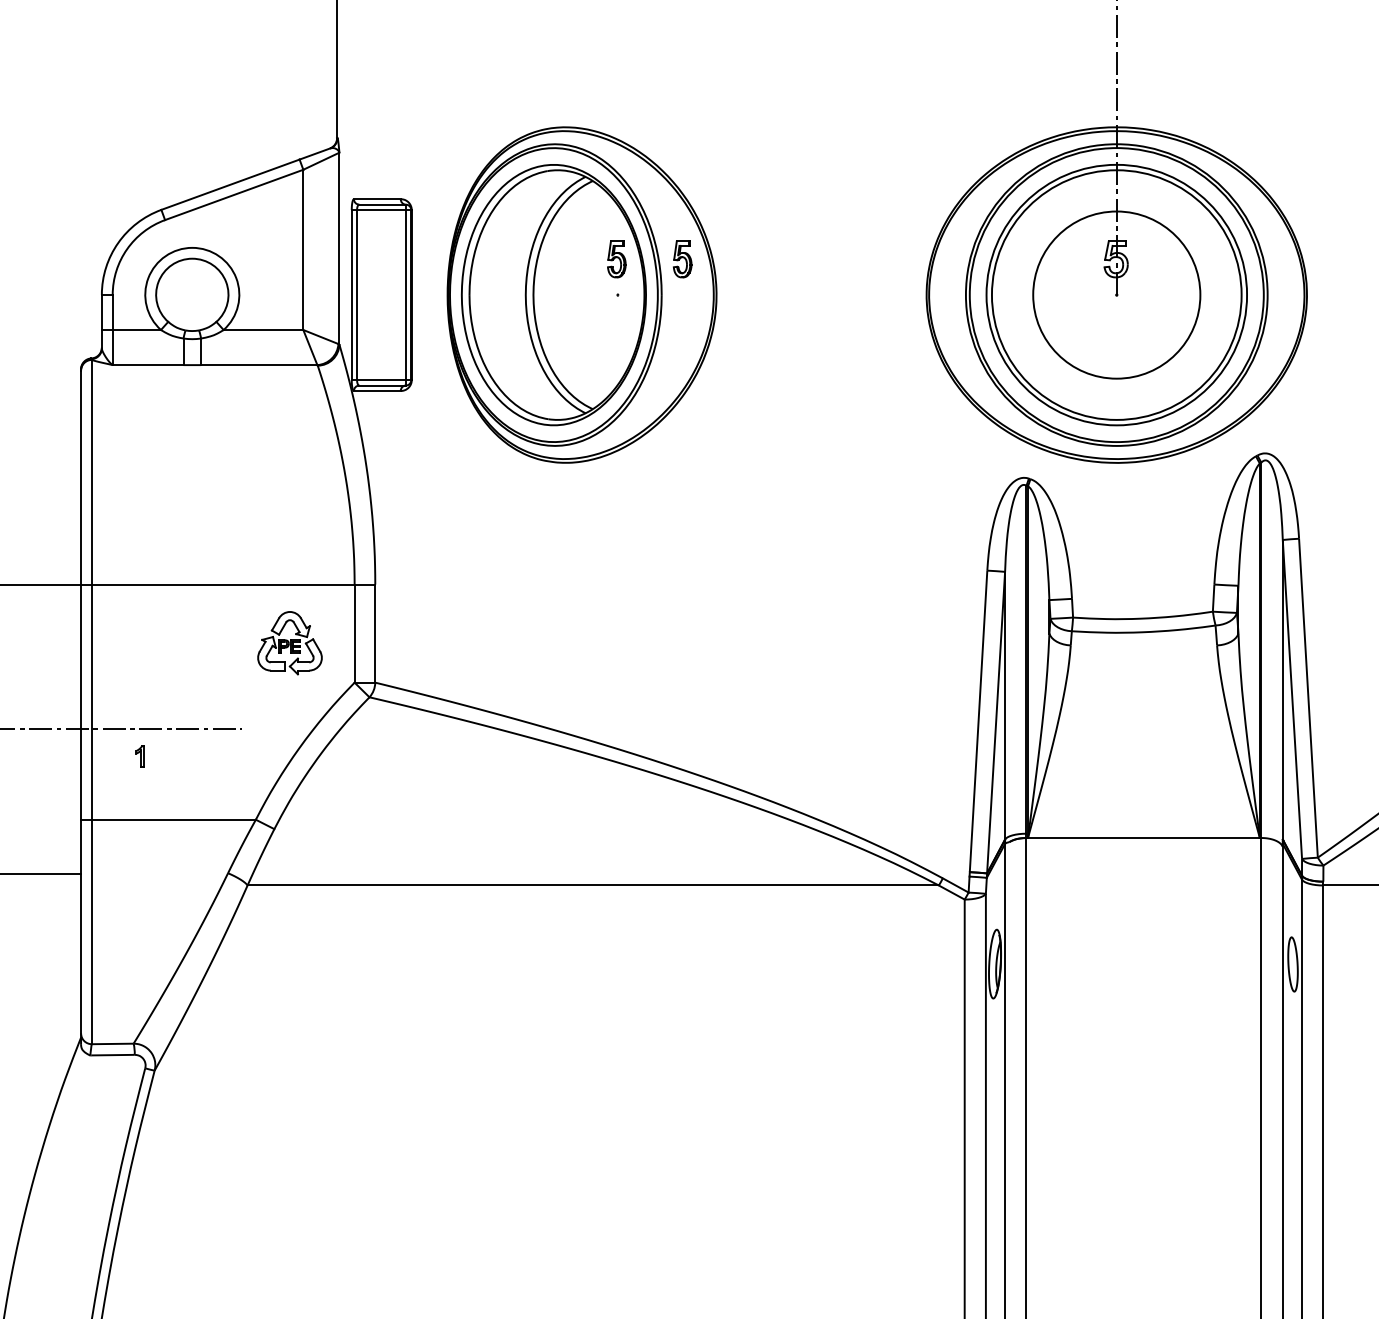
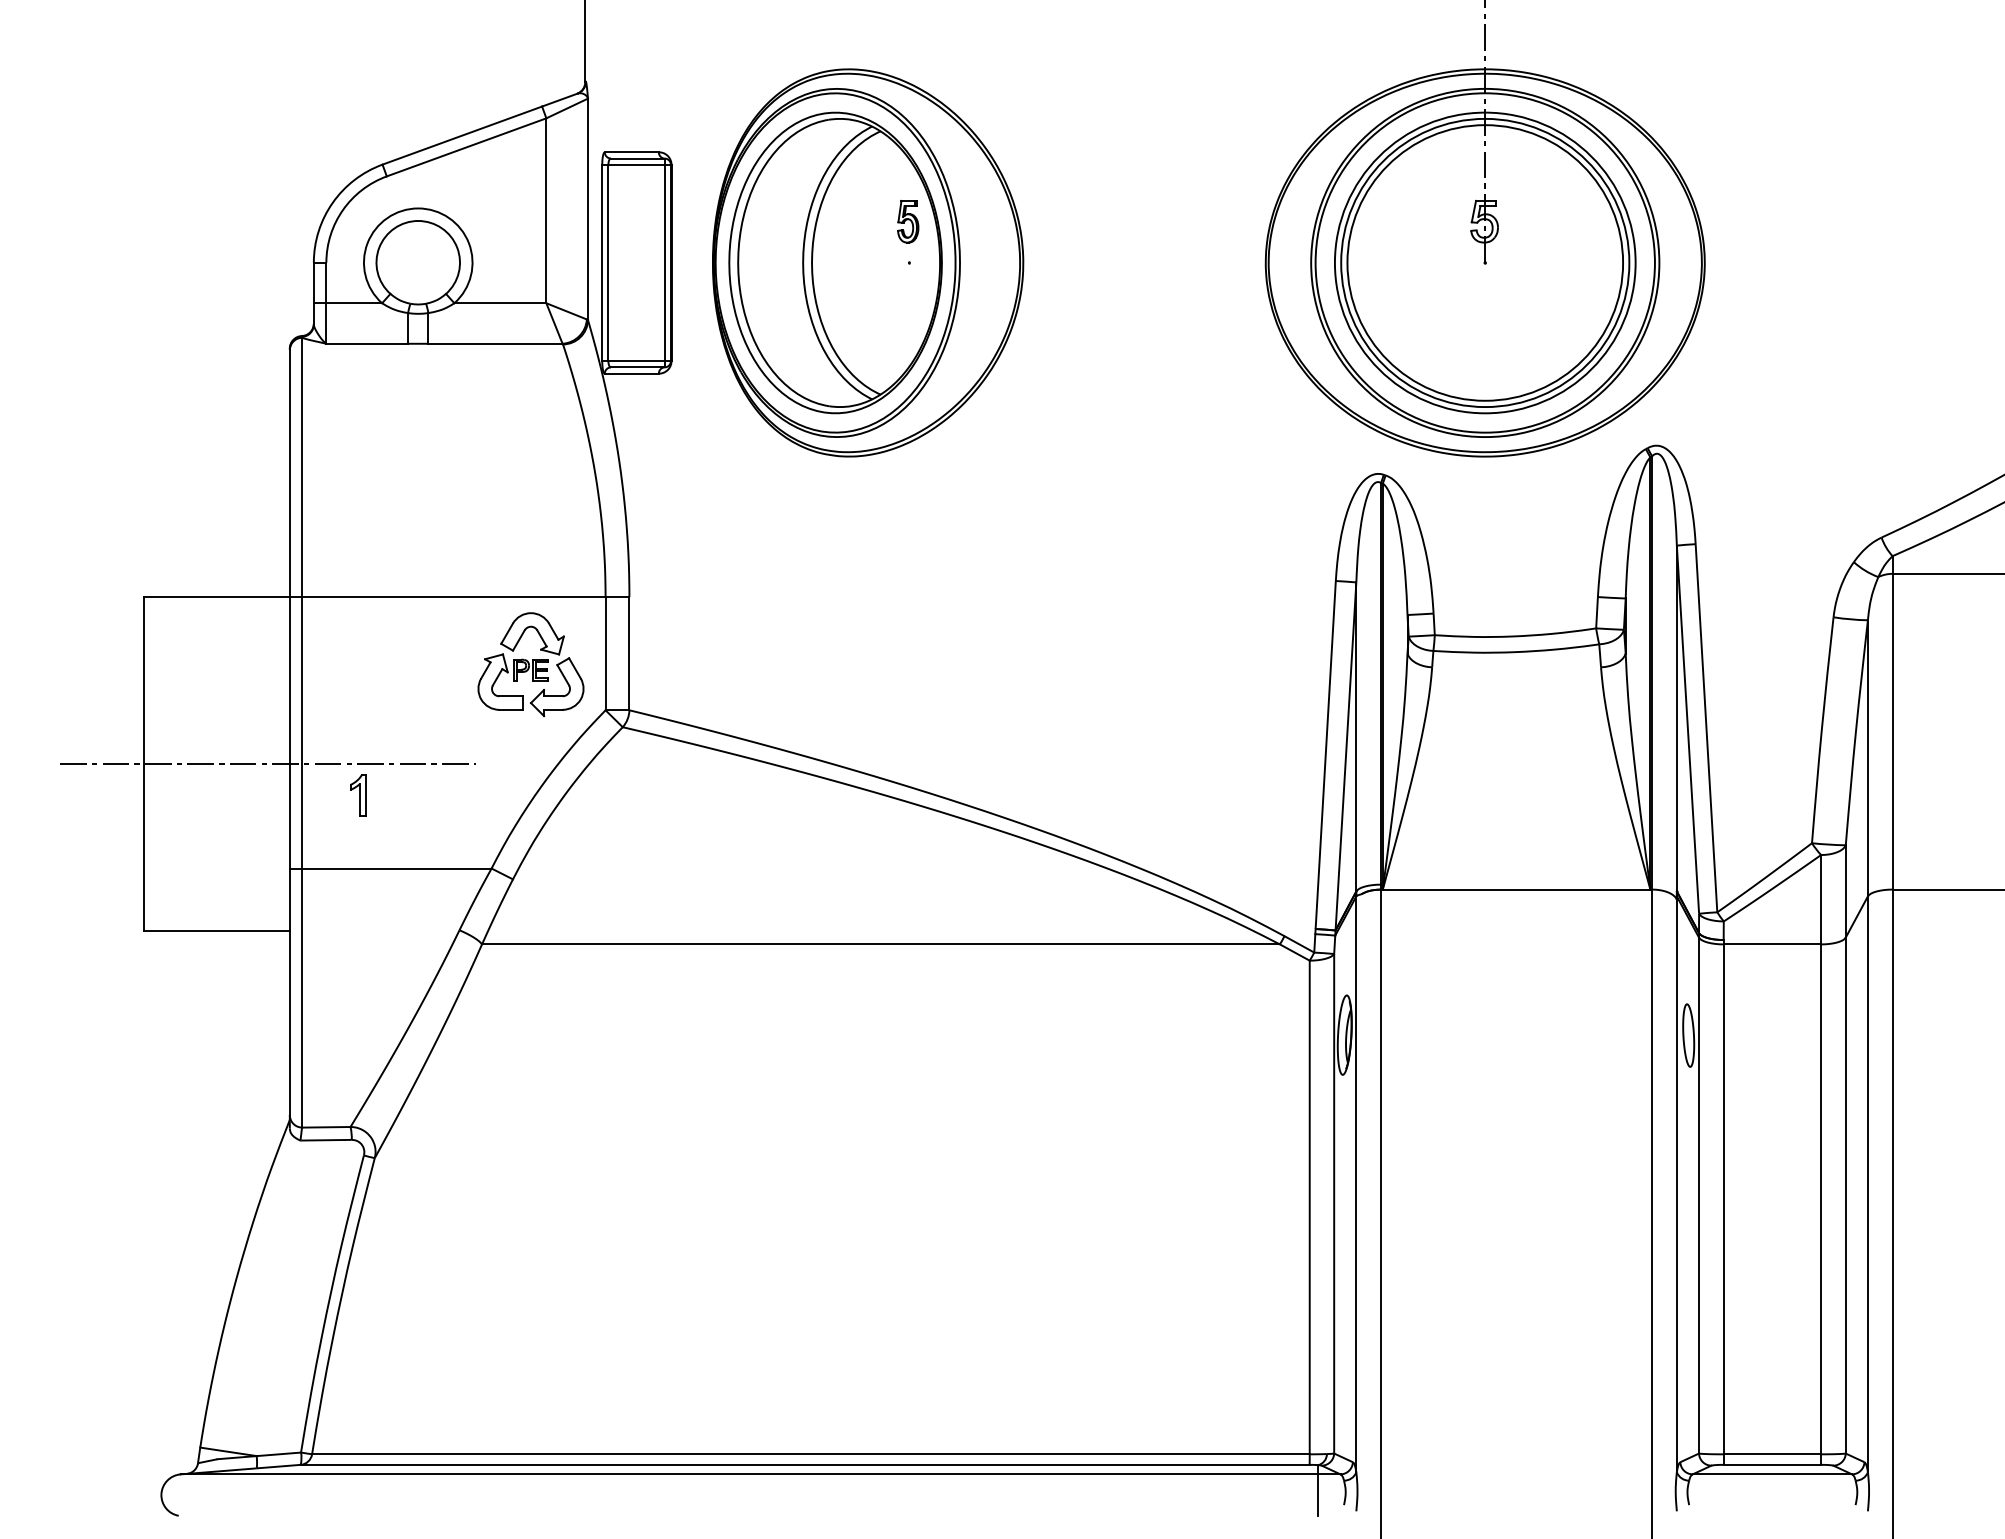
part: (682, 259) -> (984, 221), removed
circle: (1116, 294) -> (1485, 262), size x1.43
part: (289, 642) -> (530, 664), size x1.43
part: (140, 756) -> (358, 795), size x1.67

